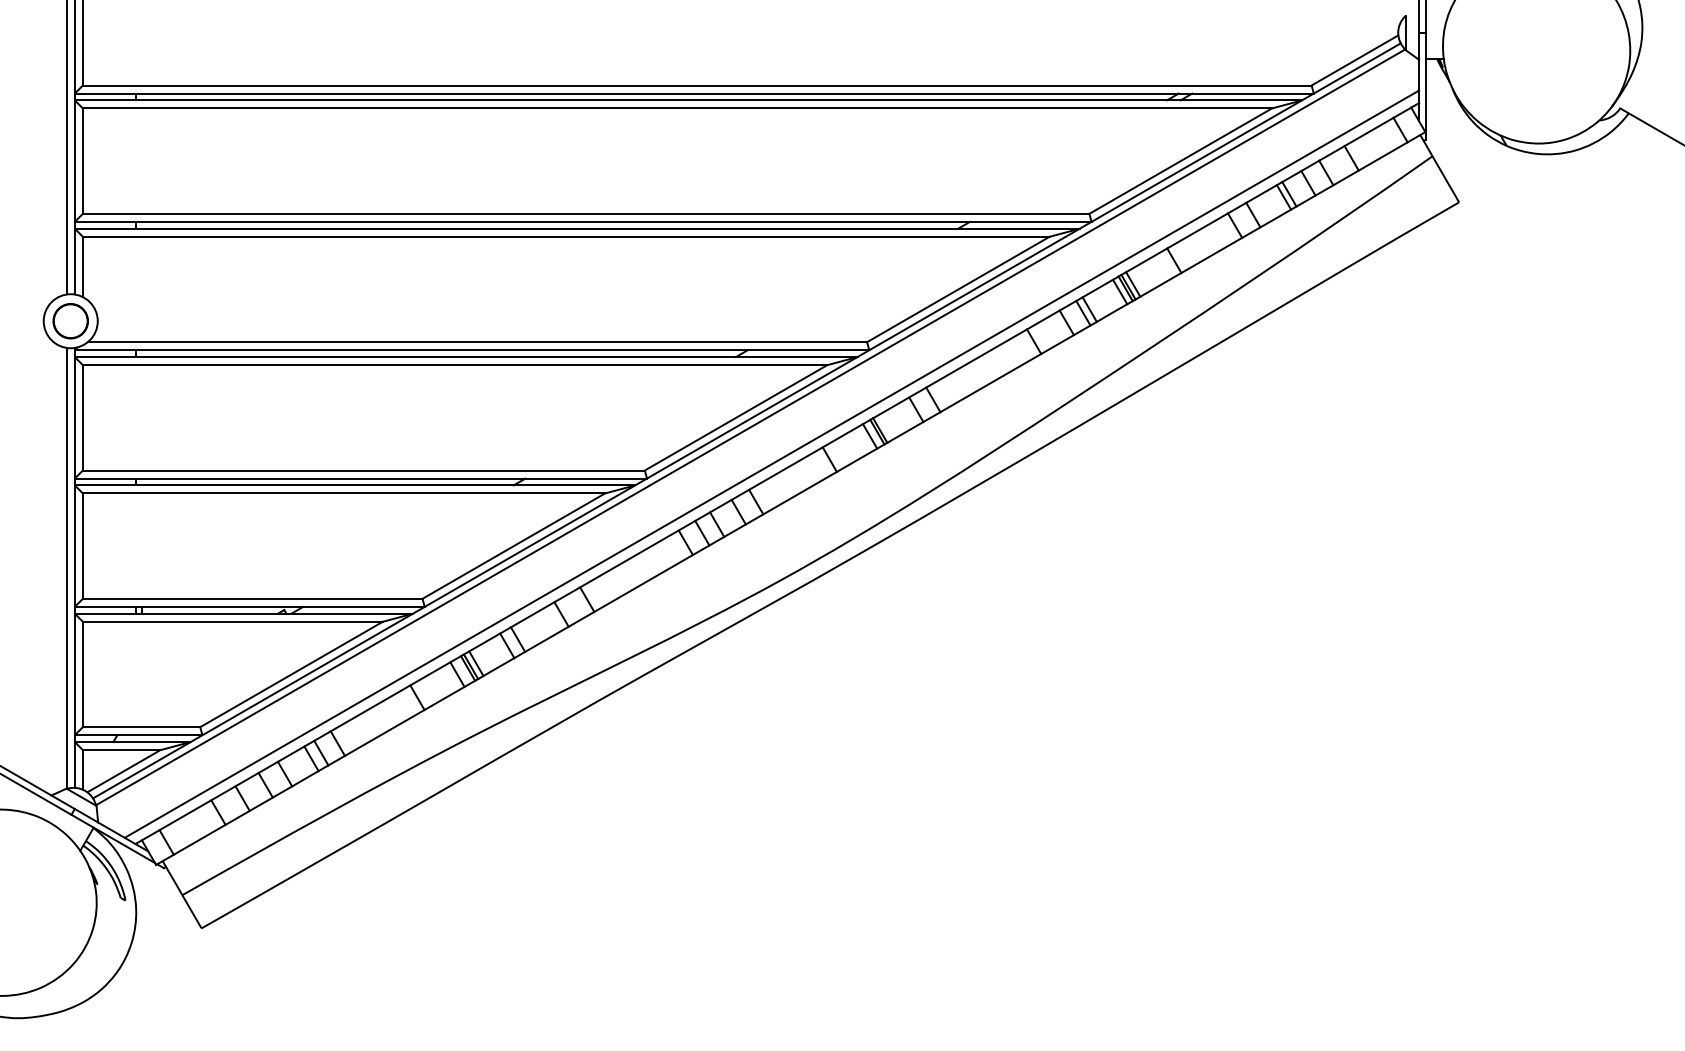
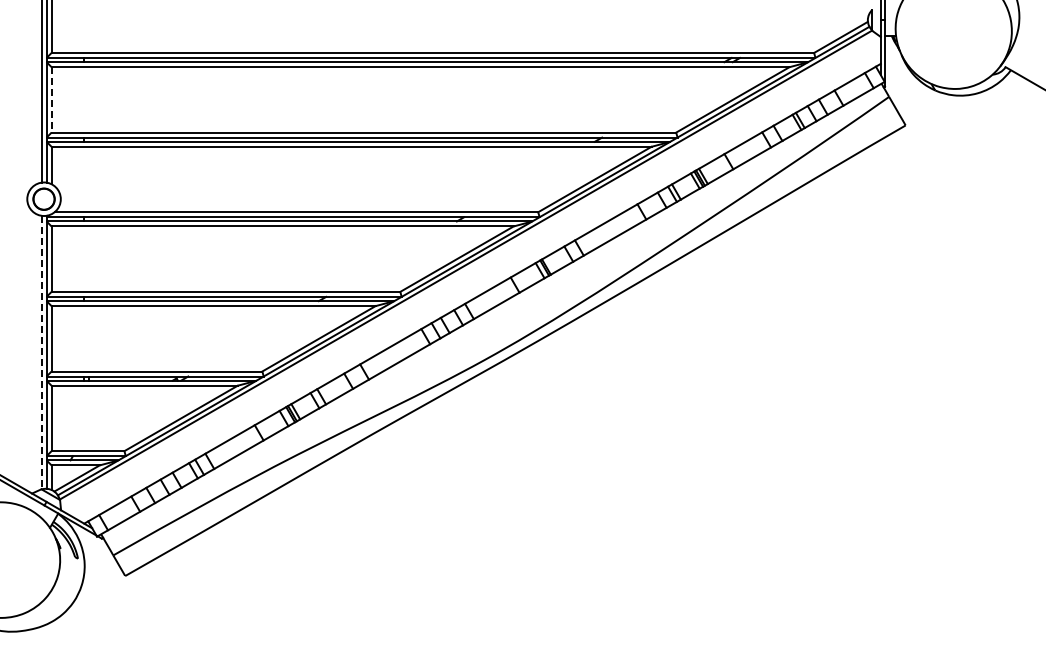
line: (82, 160) -> (51, 99), solid -> dashed
line: (770, 463) -> (478, 287), removed
line: (66, 568) -> (41, 352), solid -> dashed

